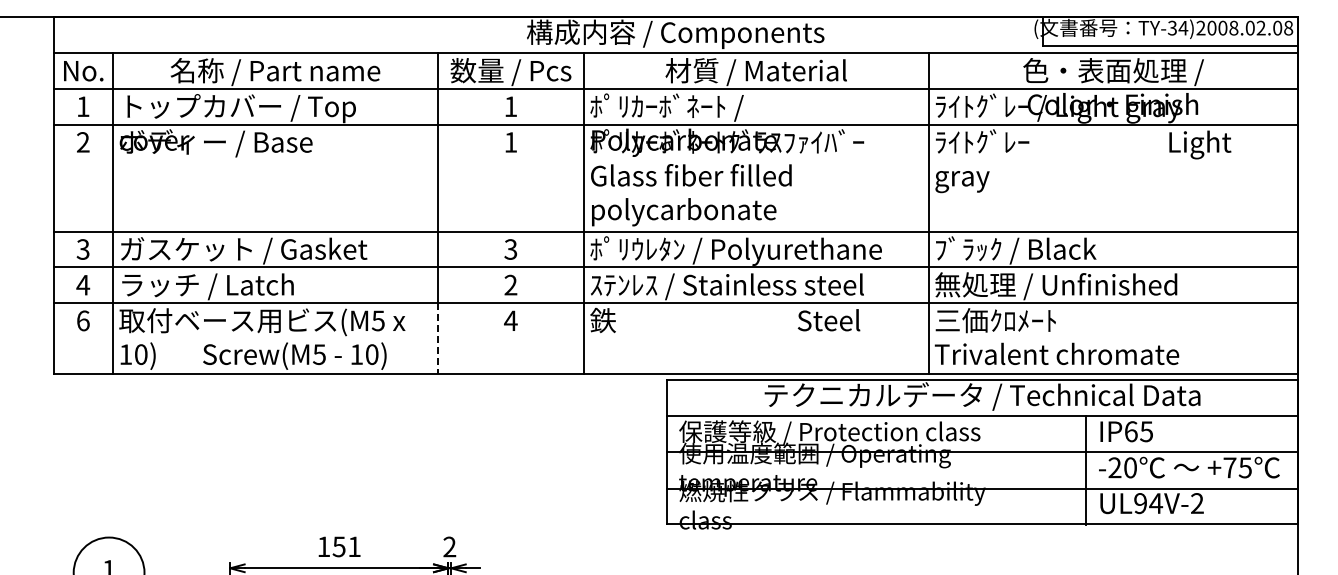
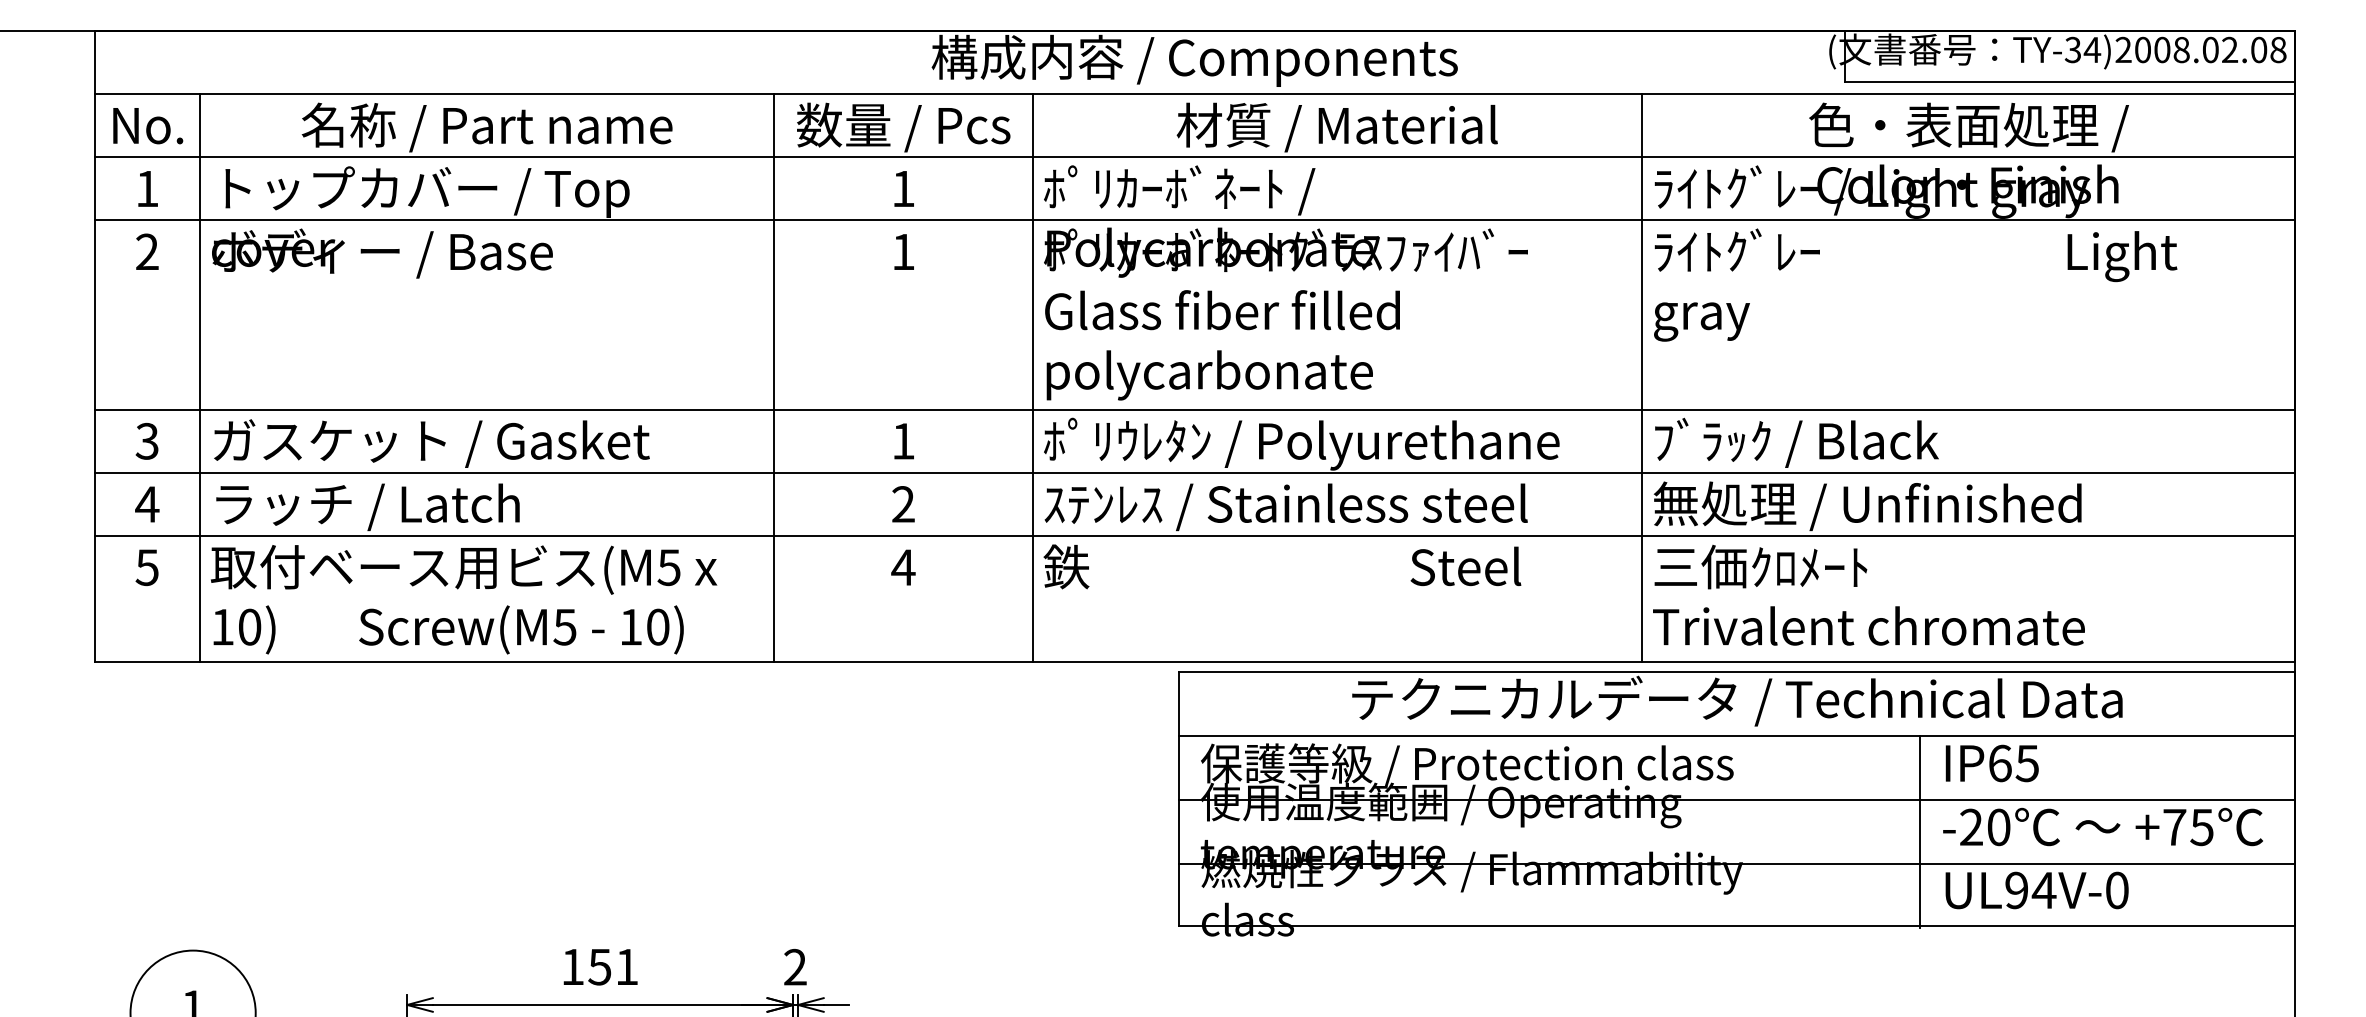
text: (510, 249) -> (902, 441), 3 -> 1
text: (82, 320) -> (146, 566), 6 -> 5
line: (437, 338) -> (773, 598), dashed -> solid
text: (1197, 503) -> (2117, 890), UL94V-2 -> UL94V-0

